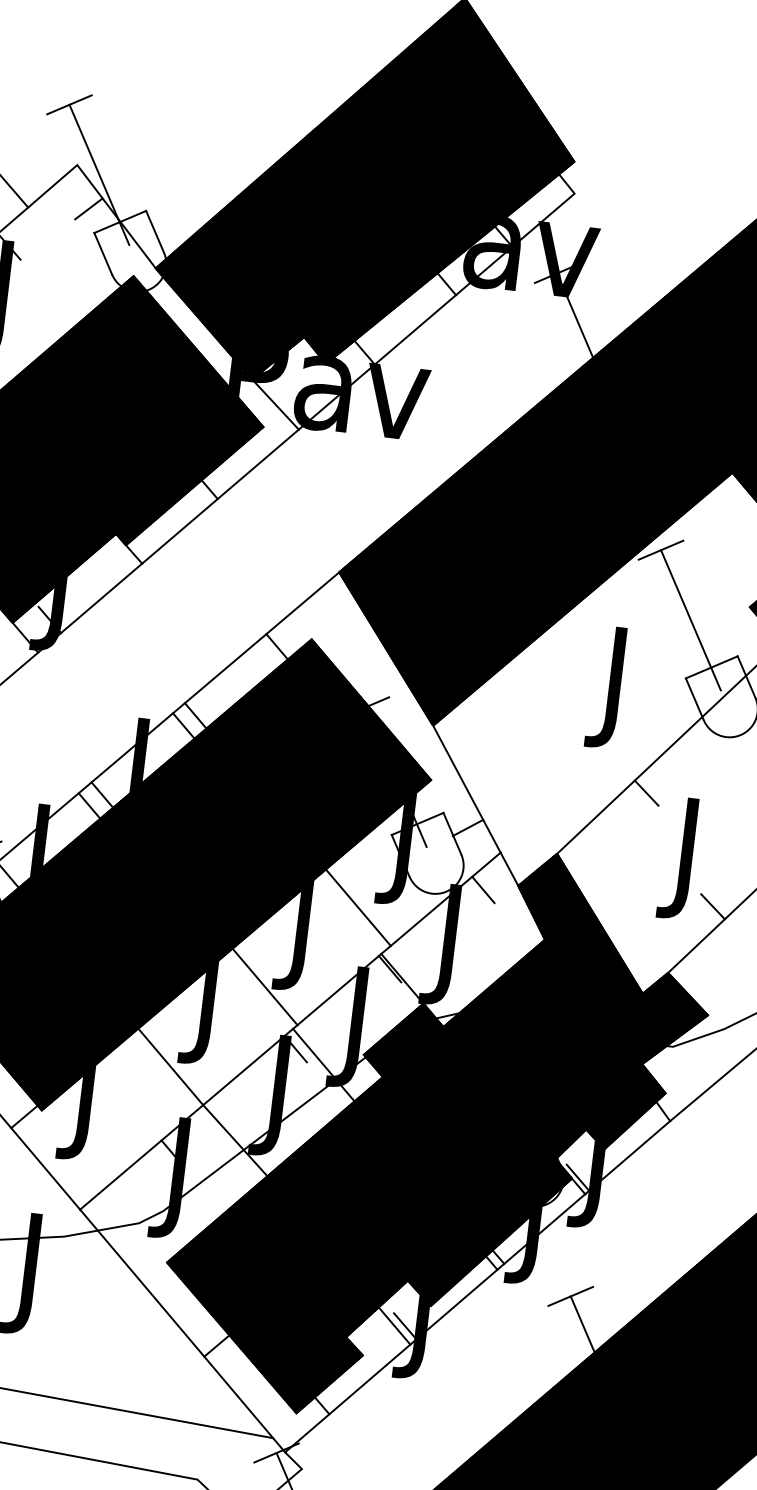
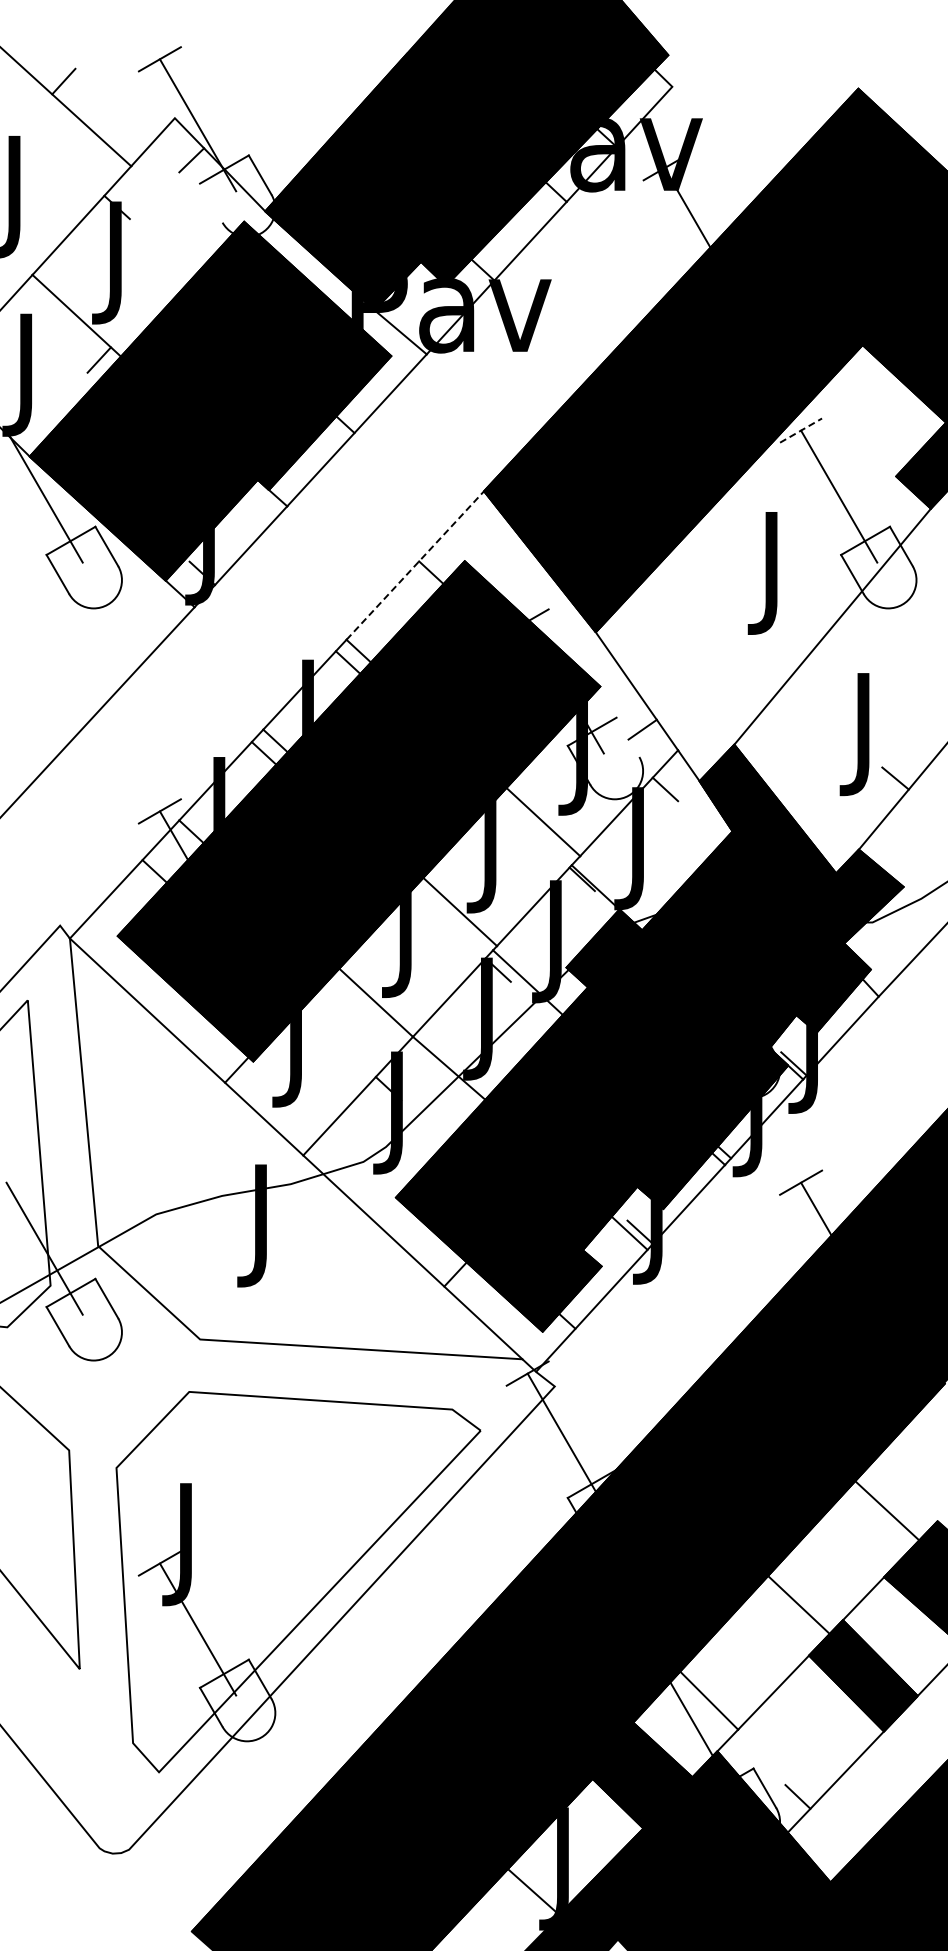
line: (103, 253) -> (211, 202), removed
line: (661, 550) -> (801, 430), solid -> dashed
line: (262, 637) -> (415, 565), solid -> dashed
line: (646, 792) -> (815, 673), removed
line: (451, 833) -> (627, 737), removed

